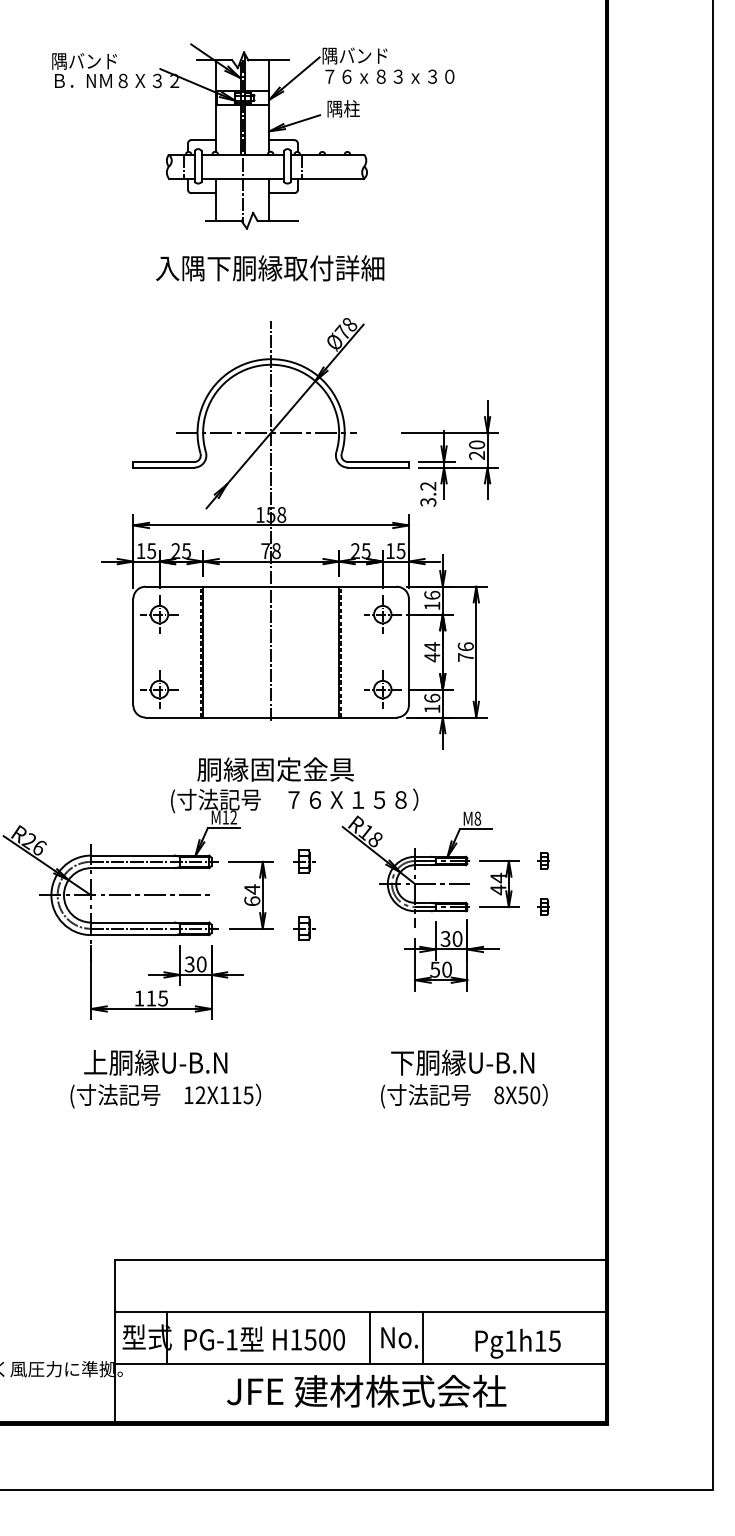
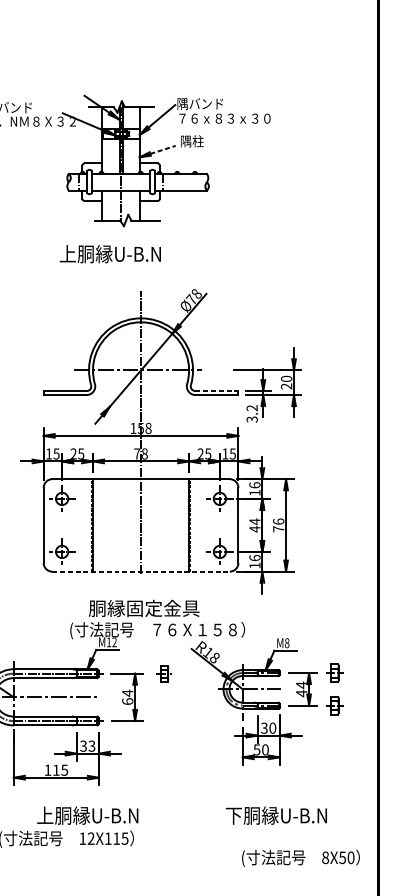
line: (302, 120) -> (163, 149), solid -> dashed
text: (270, 268) -> (140, 254), 入隅下胴縁取付詳細 -> 上胴縁U-B.N
line: (379, 462) -> (217, 391), solid -> dashed
line: (271, 717) -> (141, 571), solid -> dashed
part: (543, 860) -> (333, 672), size x1.6
part: (543, 906) -> (333, 705), size x1.6
part: (304, 928) -> (164, 720), removed
text: (201, 964) -> (91, 746), 30 -> 33
text: (155, 1062) -> (87, 815), moved
text: (464, 1095) -> (301, 857), moved

